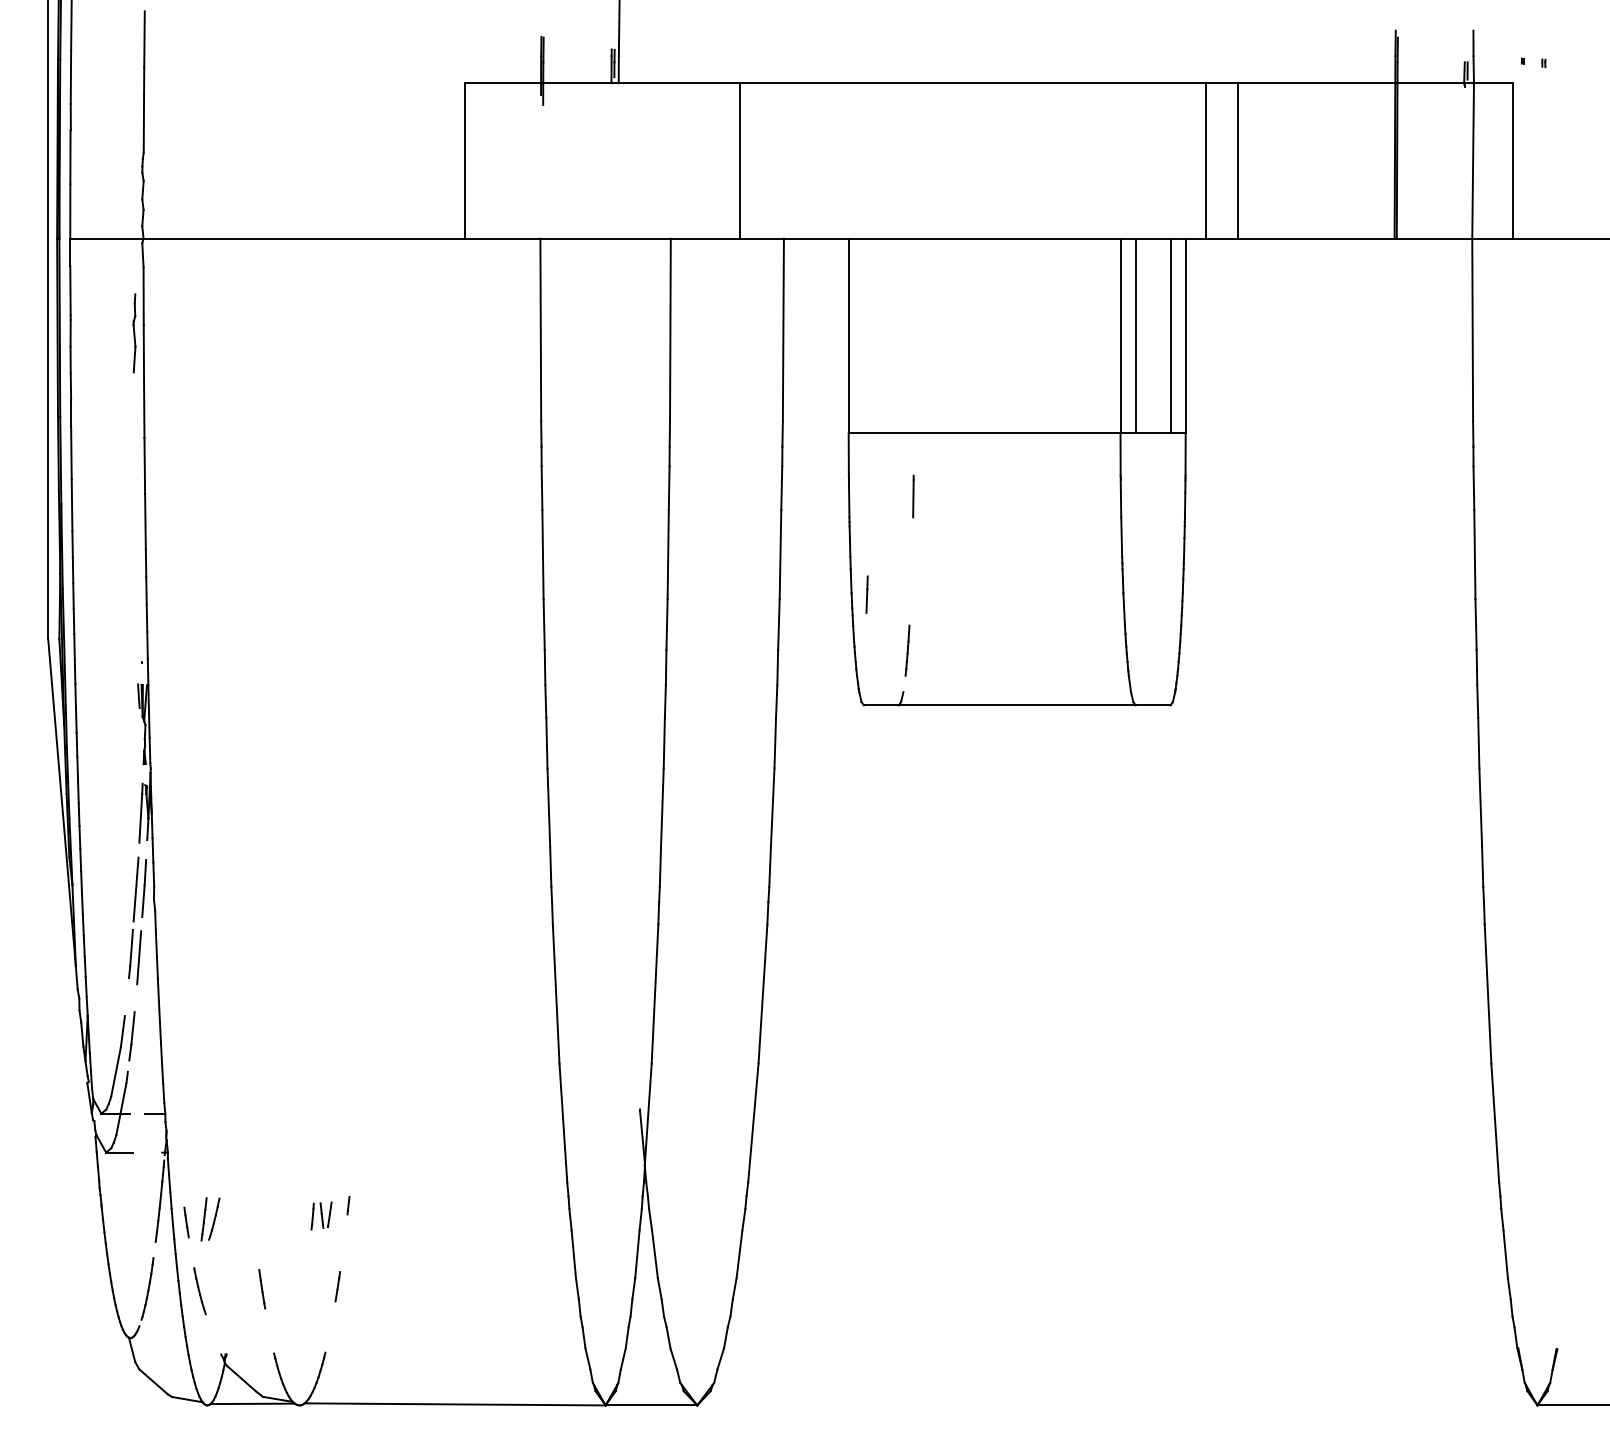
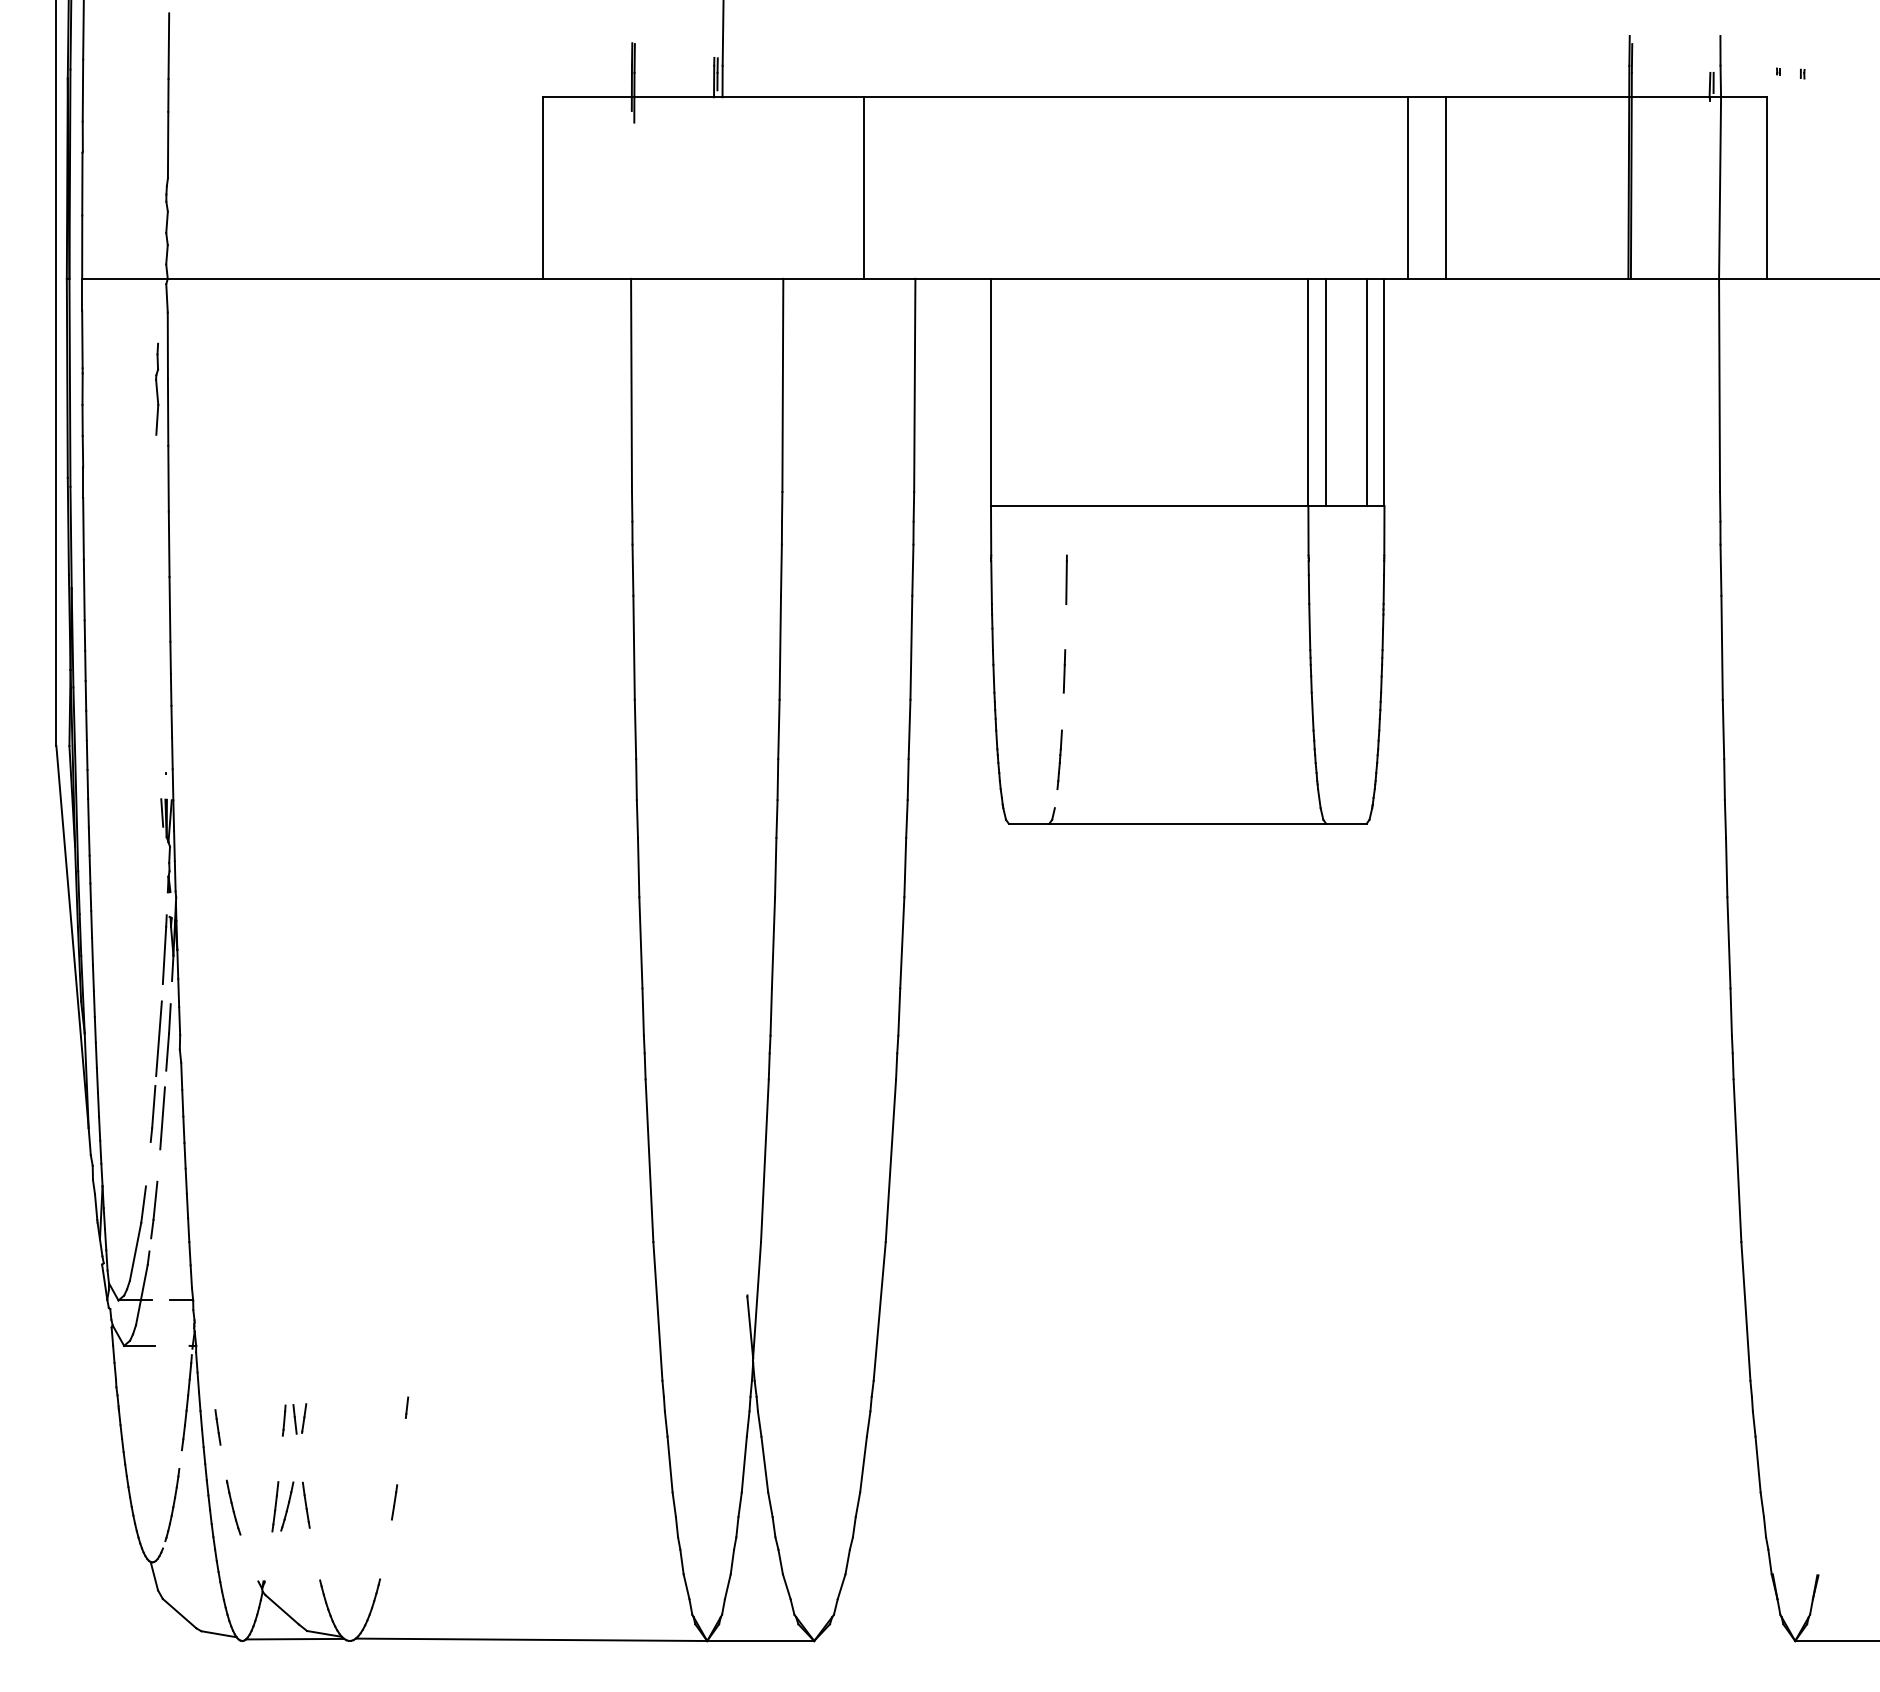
line: (867, 594) -> (1064, 671), moved
part: (321, 1215) -> (294, 1419), moved
part: (210, 1219) -> (282, 1506), moved

